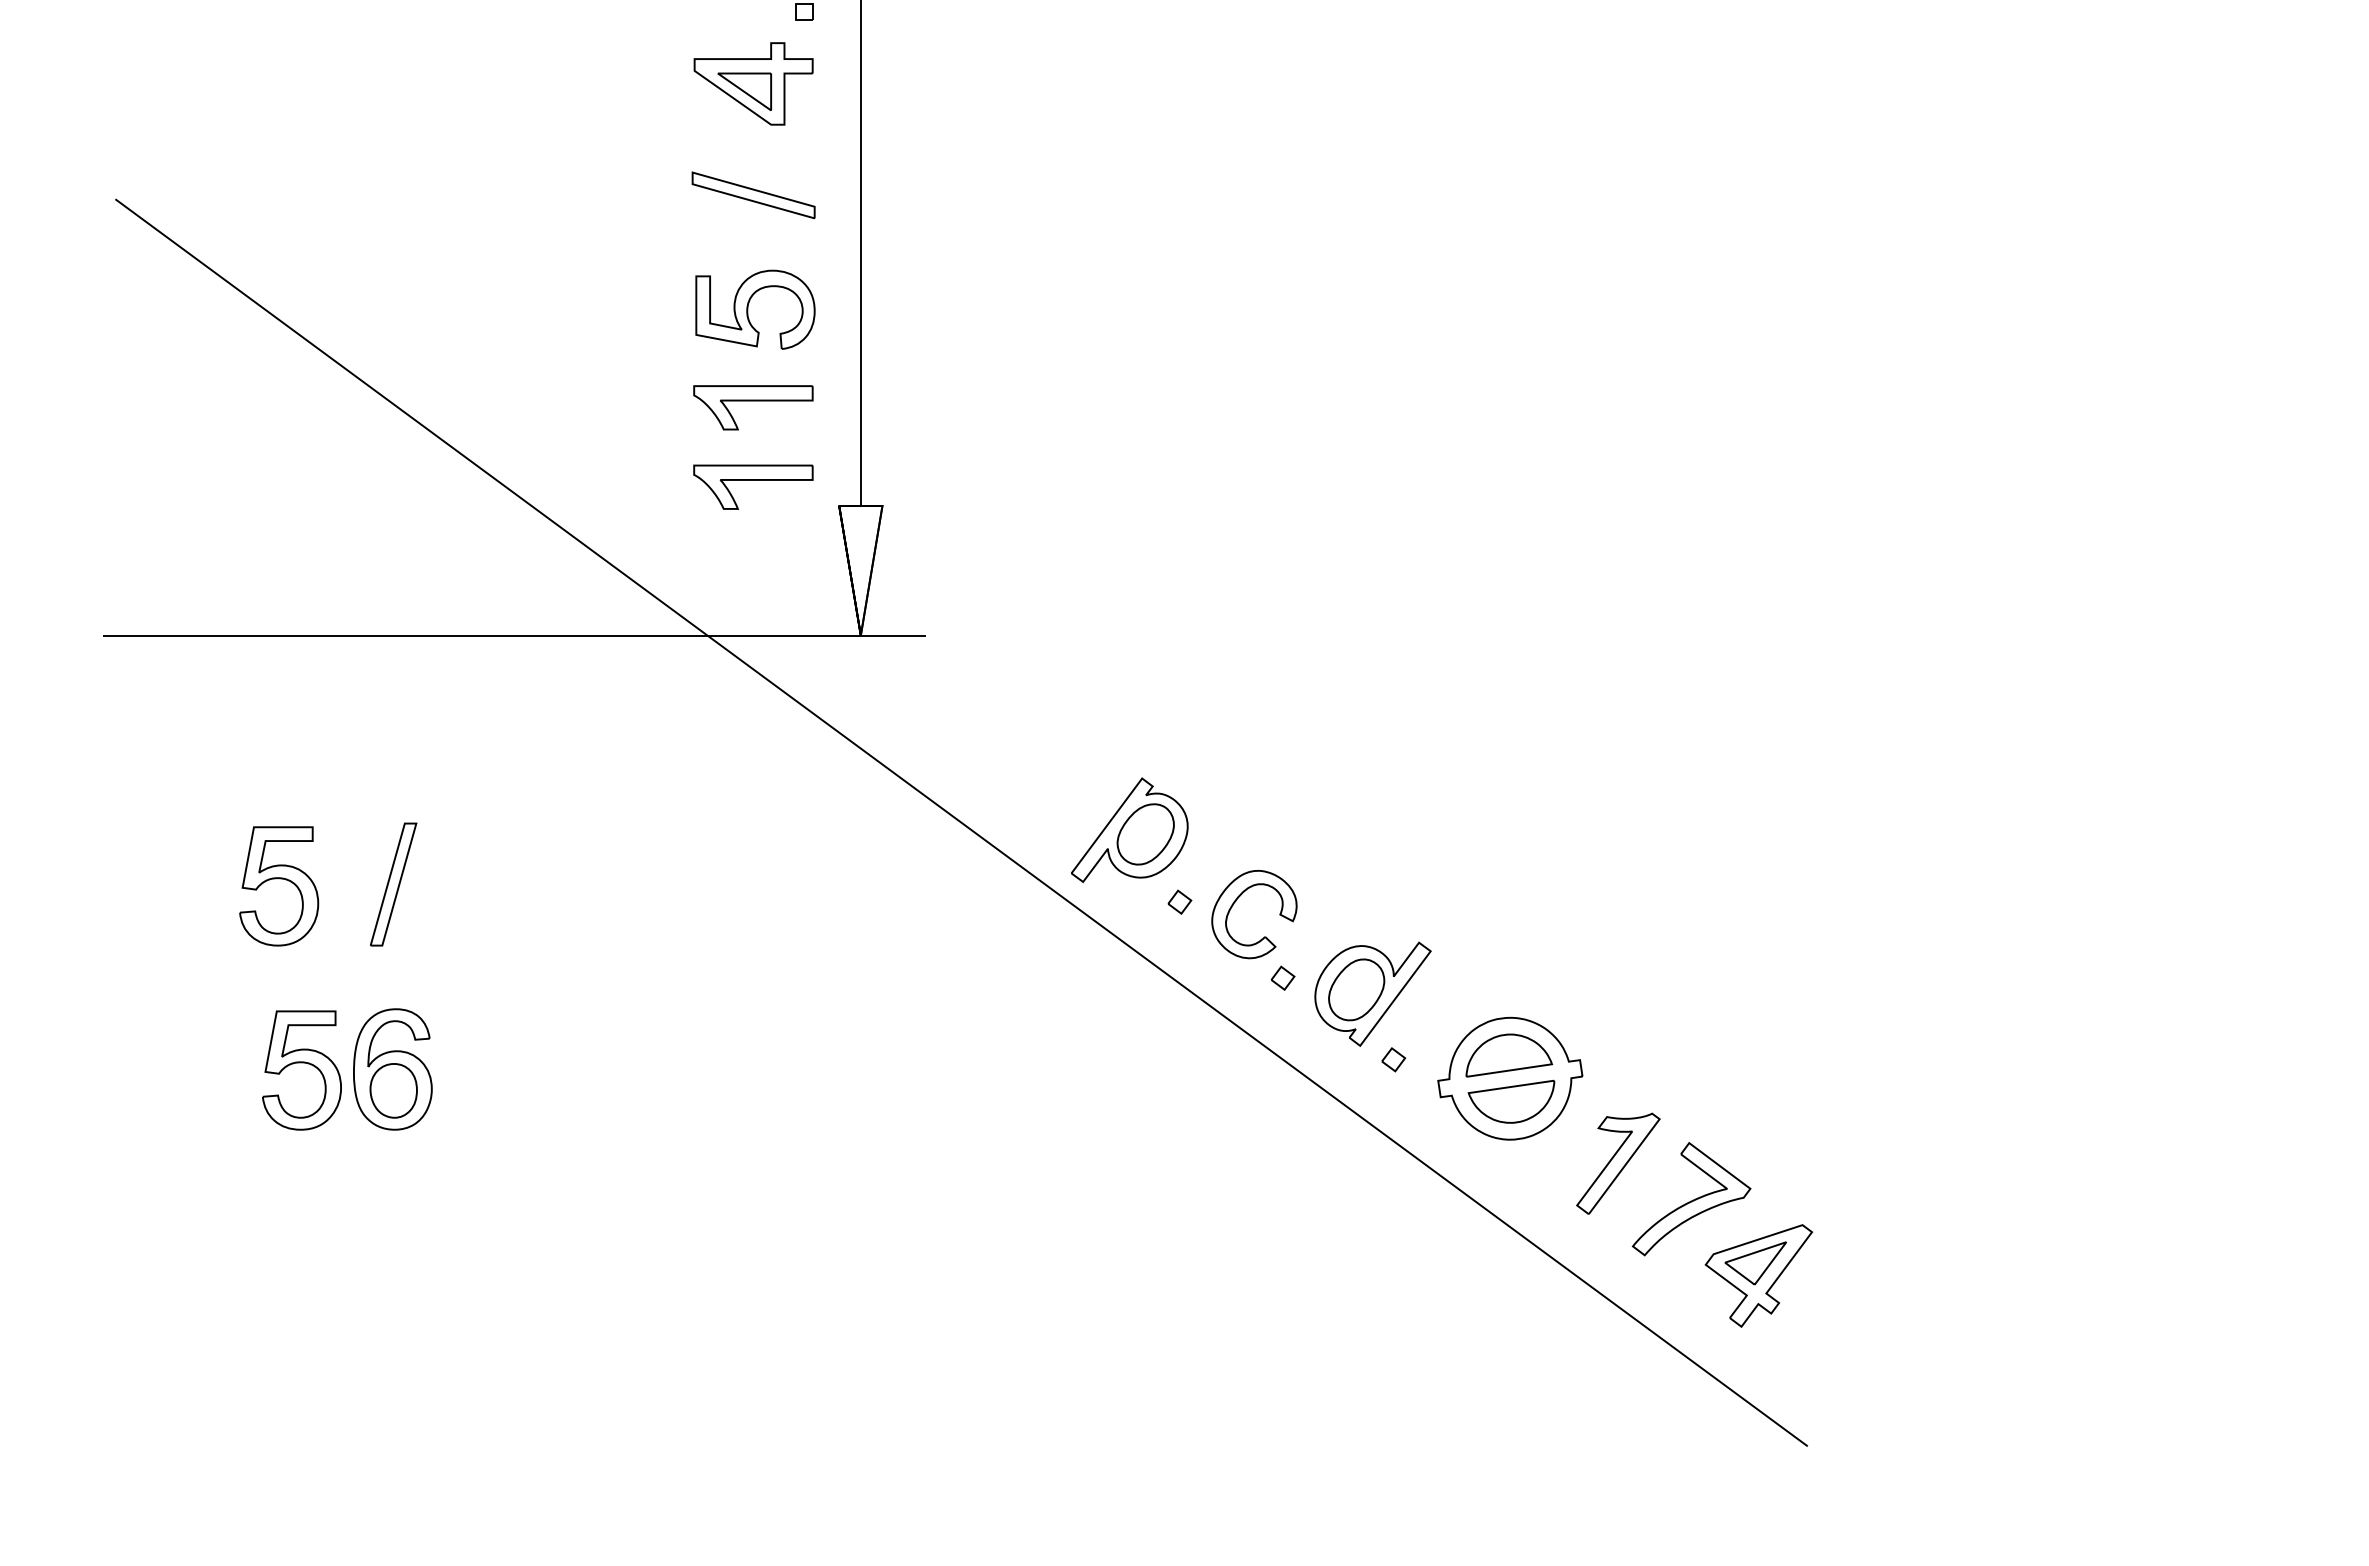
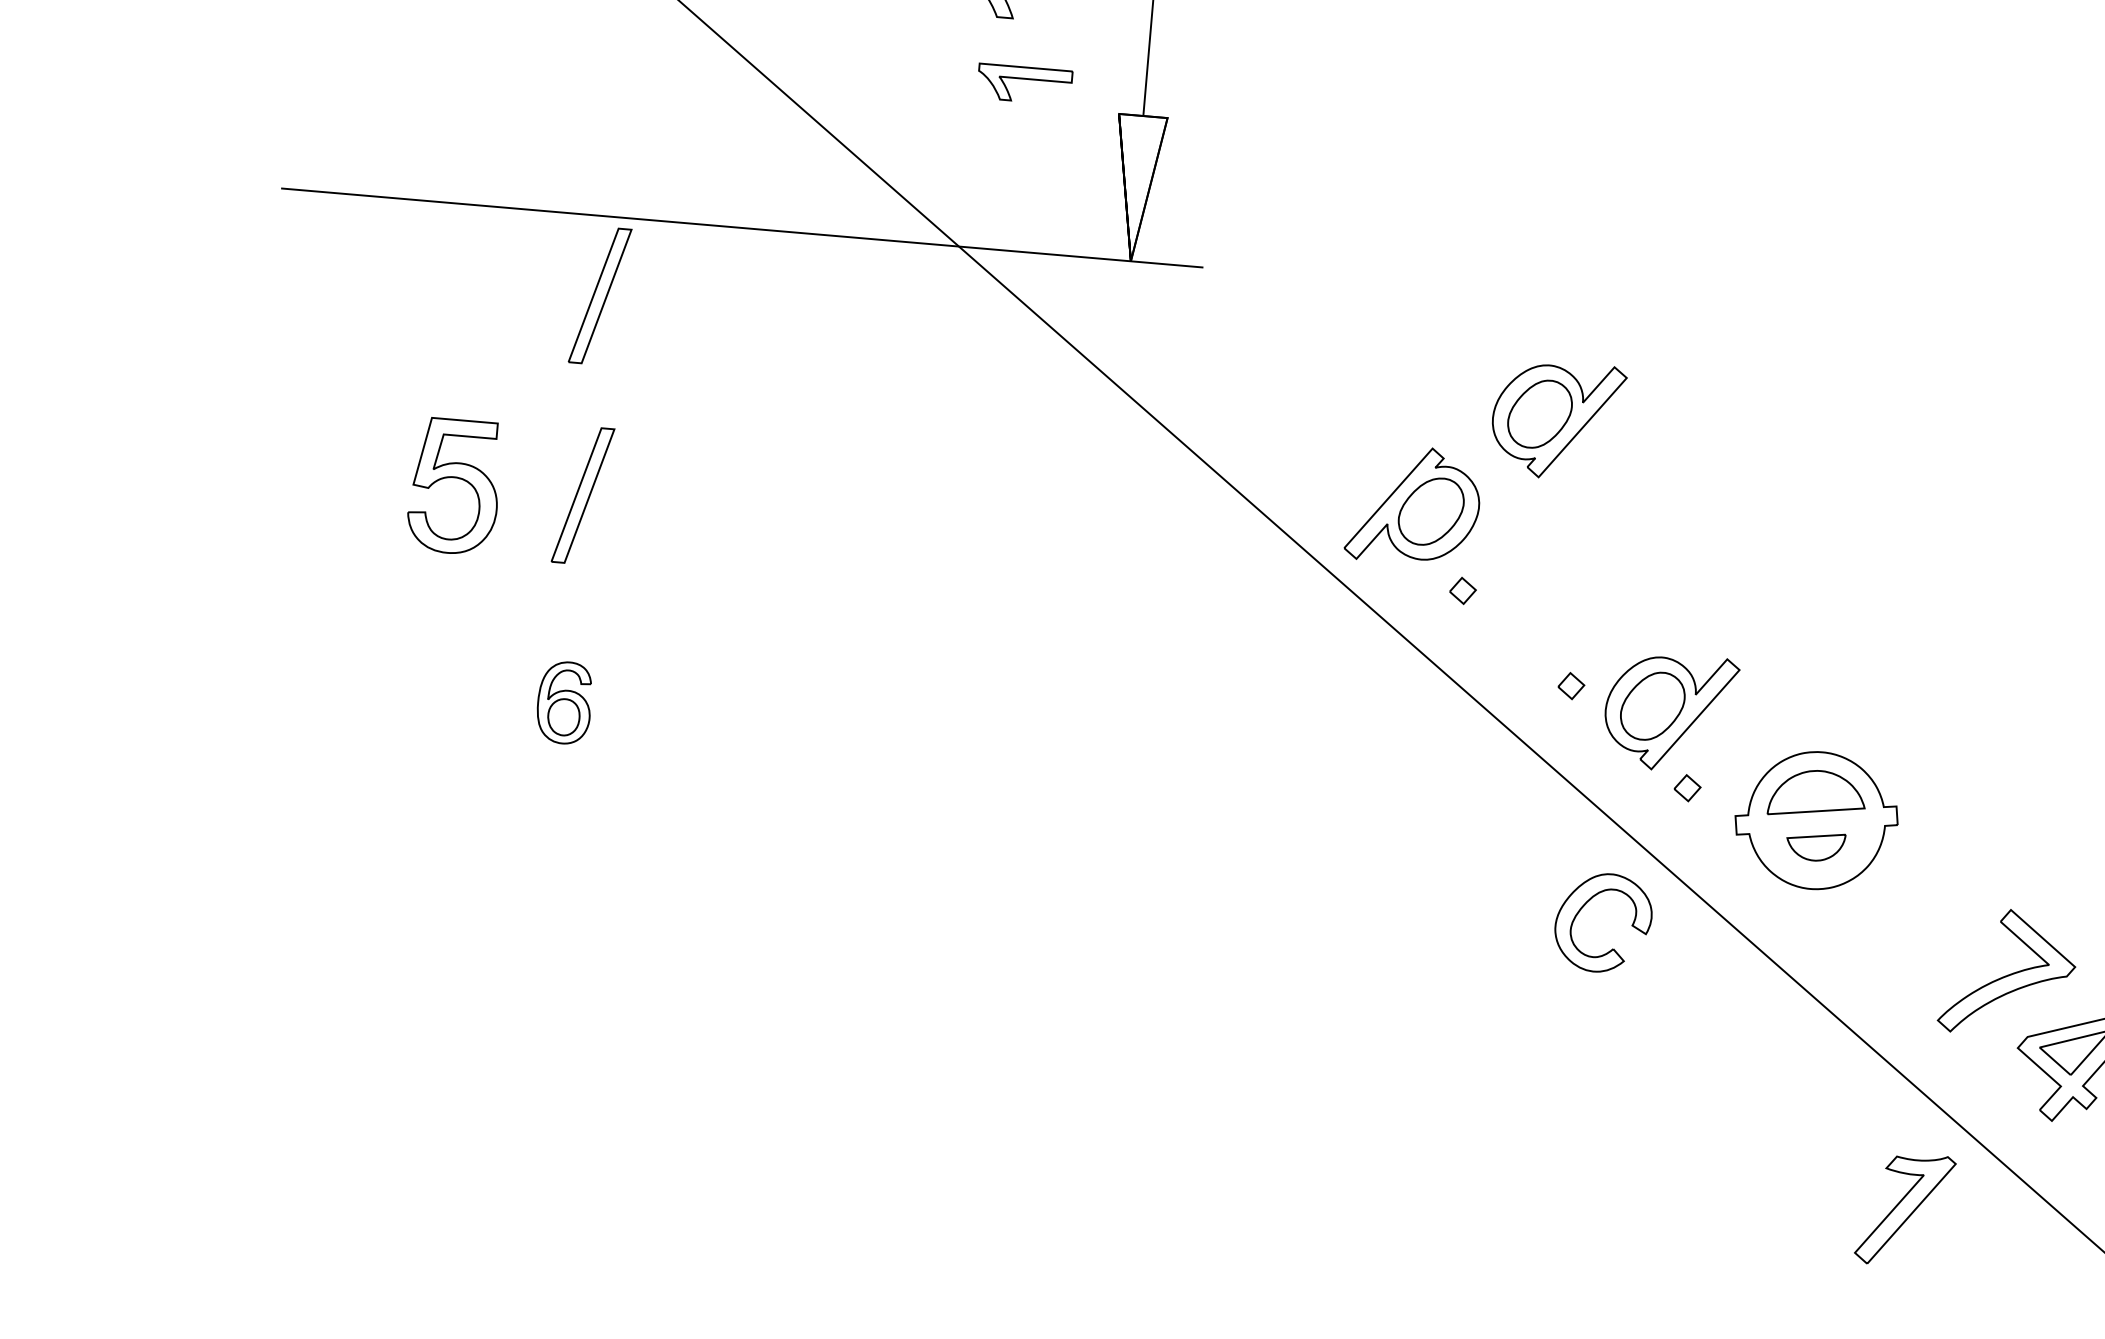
part: (753, 486) -> (1024, 83), size x0.7
part: (393, 706) -> (600, 295), added
part: (1250, 743) -> (1557, 419), added
part: (1236, 901) -> (1584, 906), moved
part: (301, 1063) -> (462, 687), removed
part: (392, 1069) -> (564, 702), size x0.6
part: (1511, 1101) -> (1815, 846), size x0.6
part: (1618, 1163) -> (1905, 1209), moved

